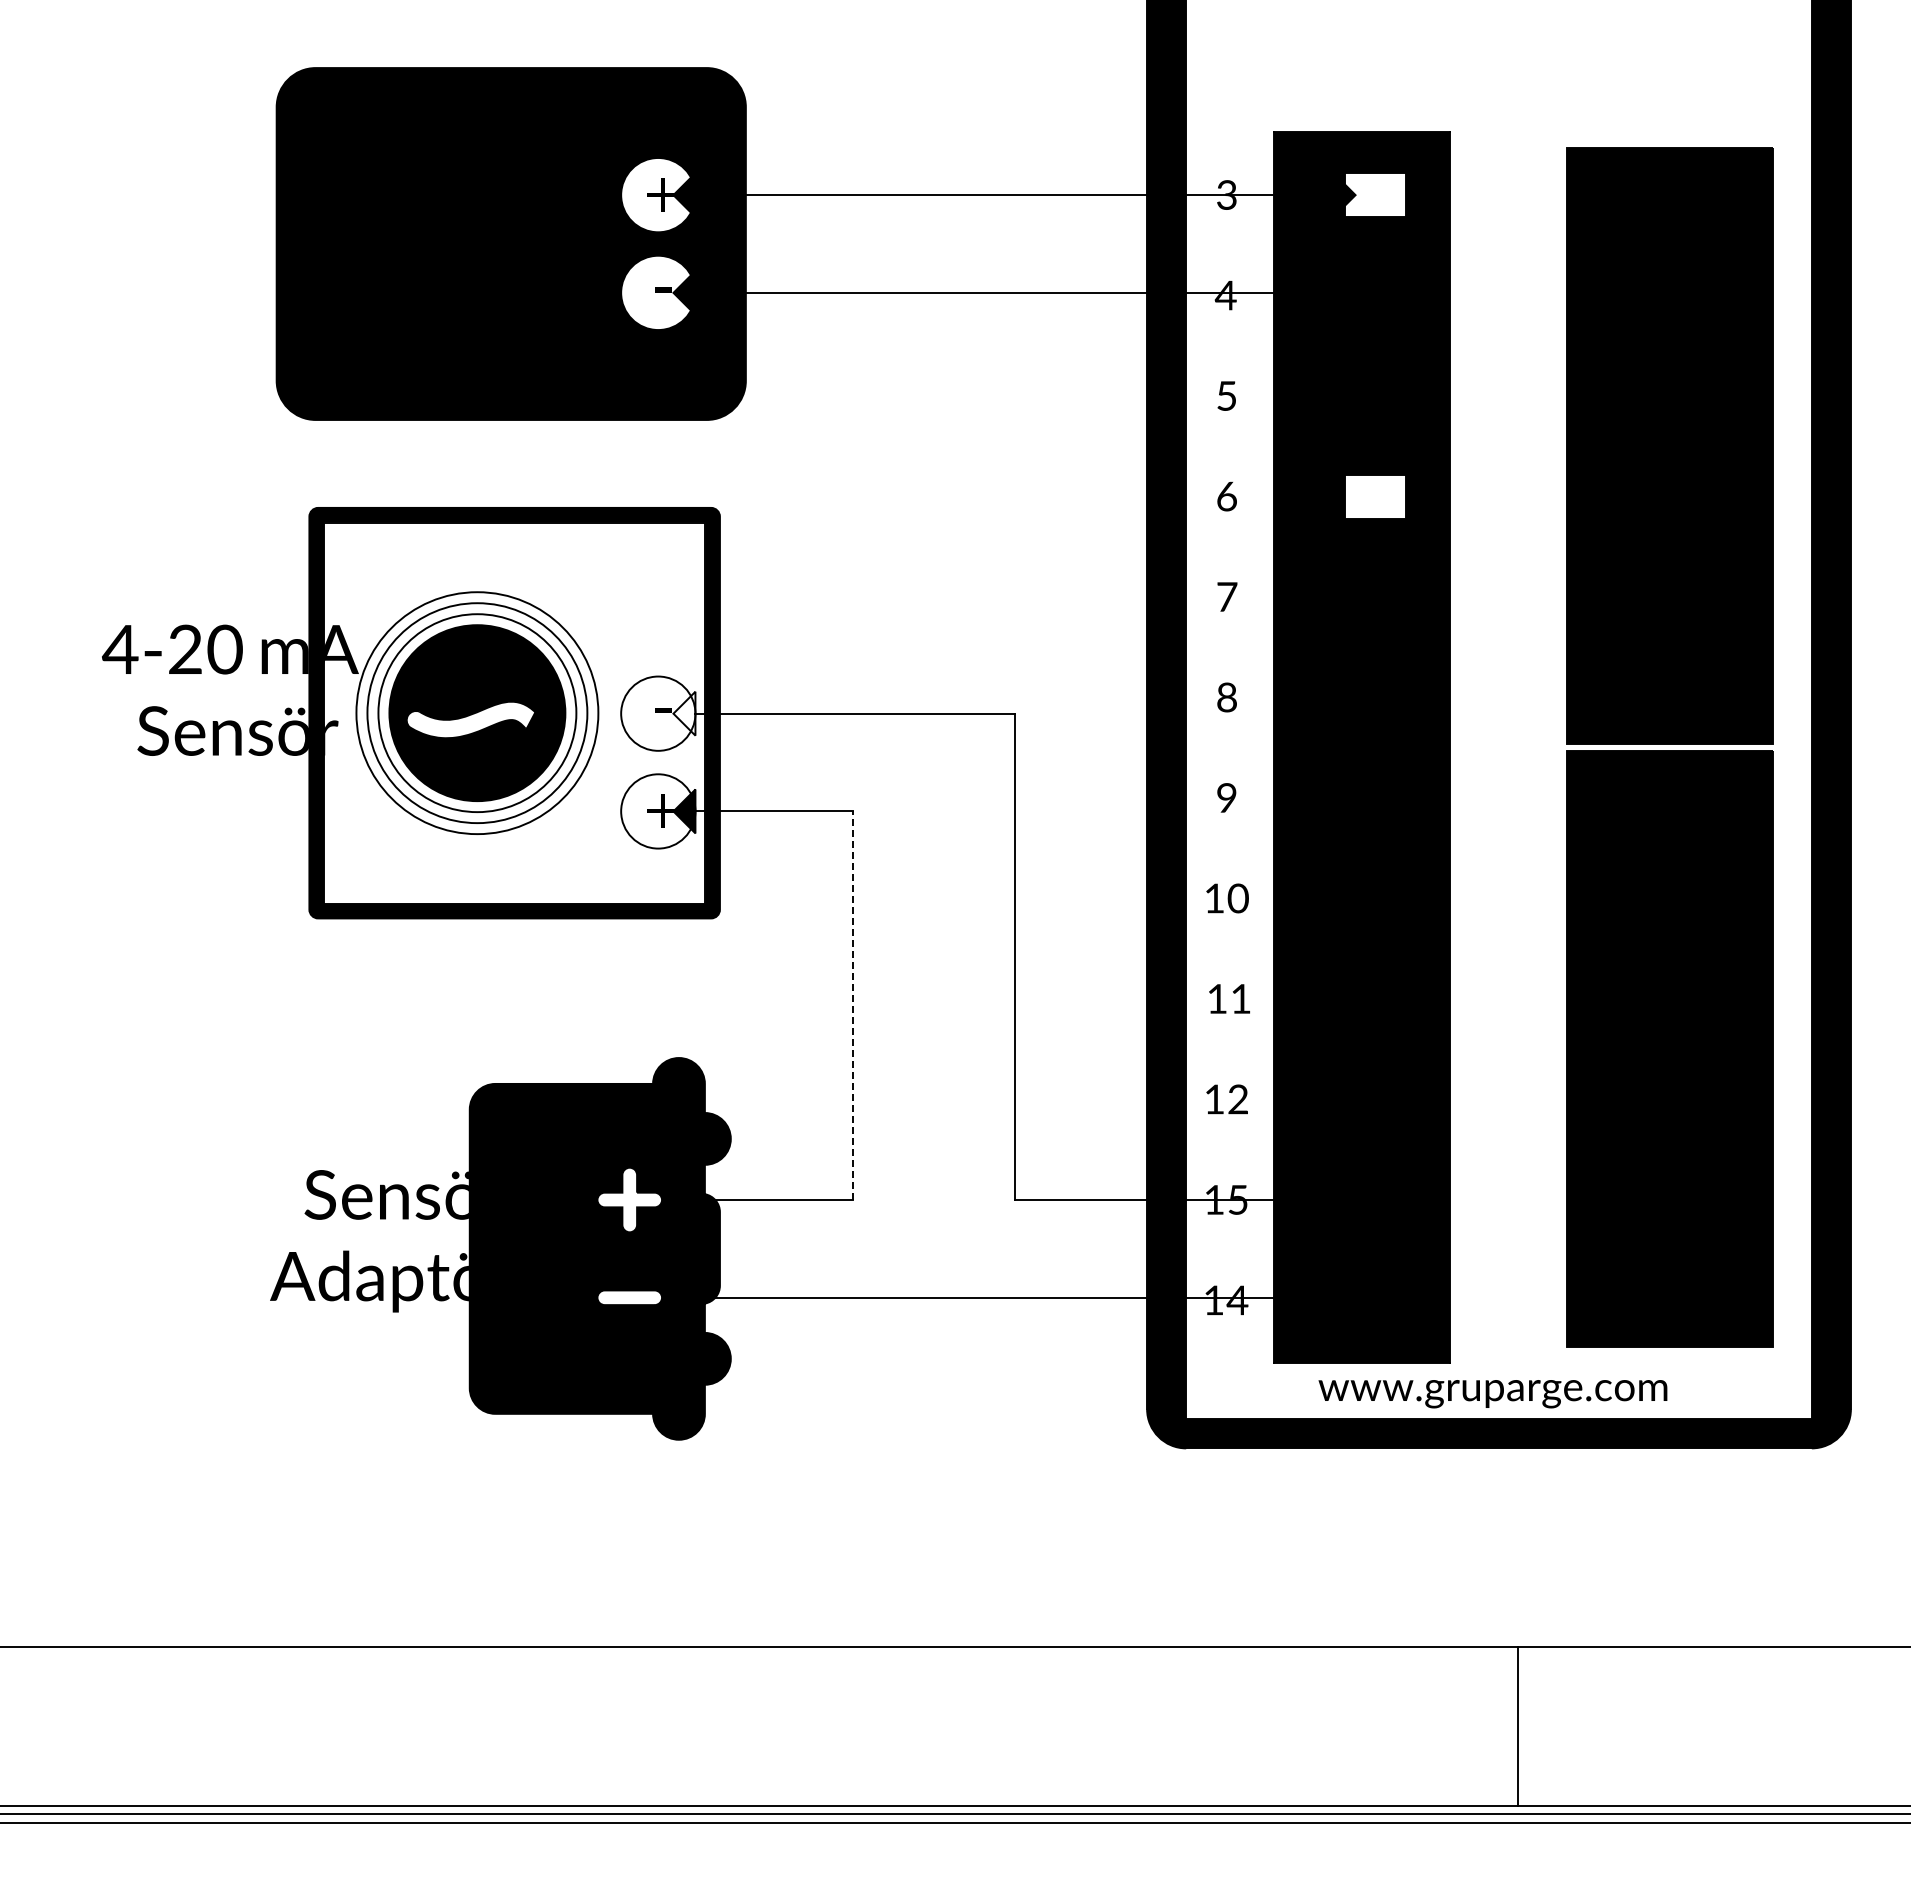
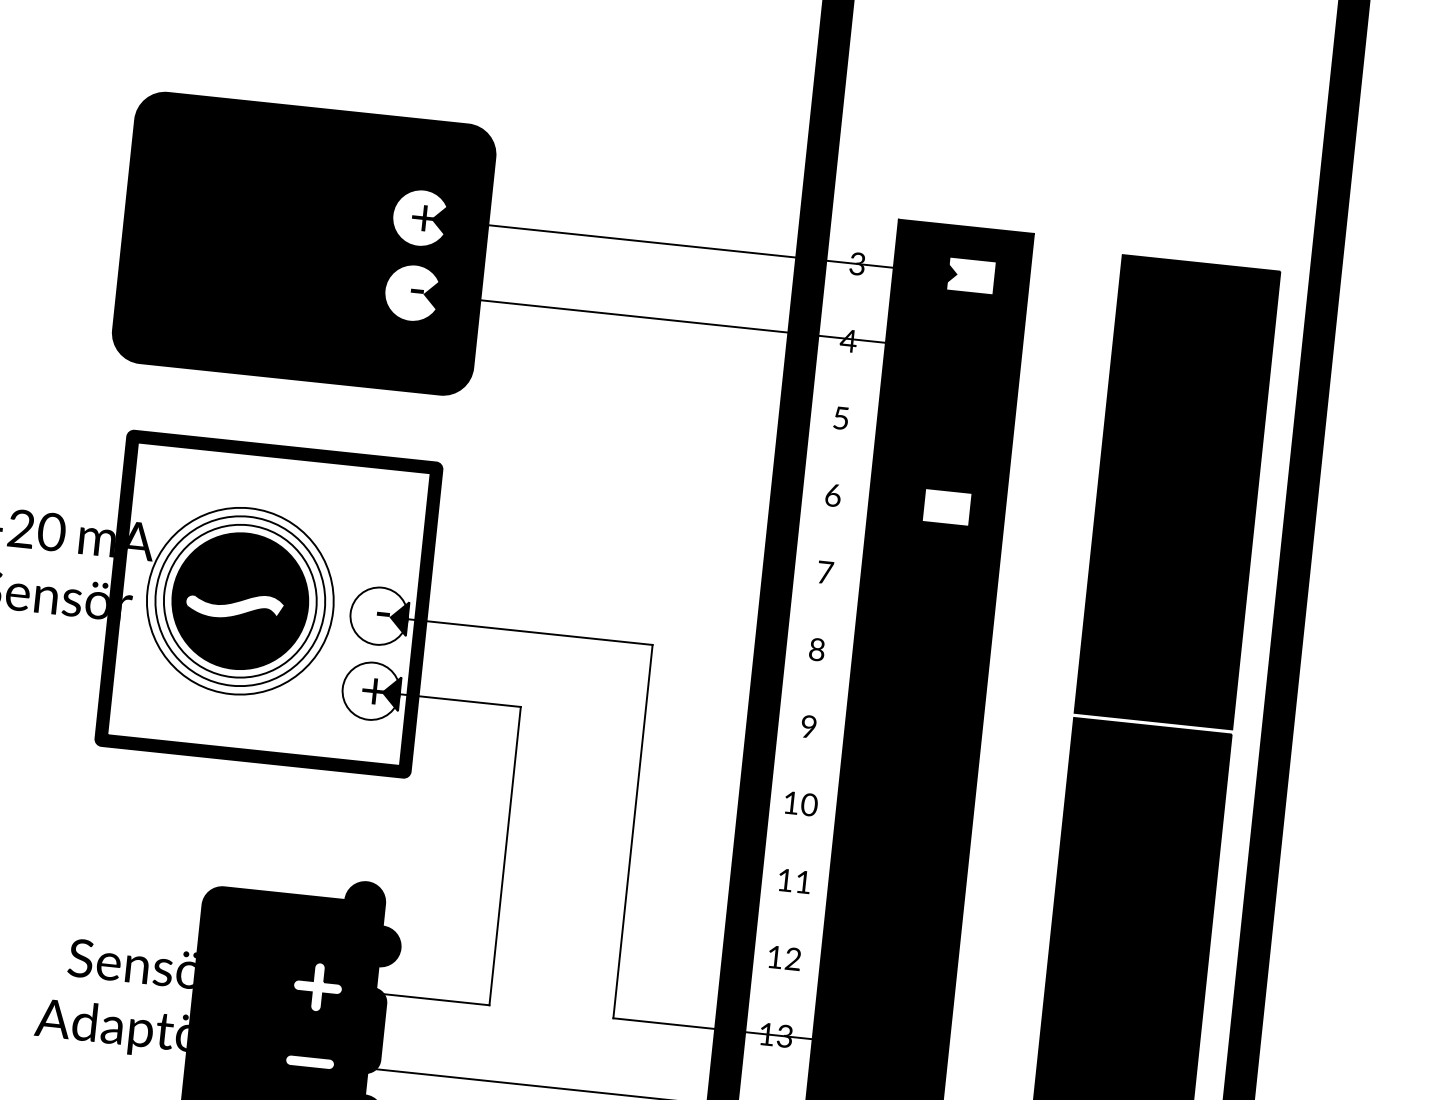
fill: (684, 713) -> (399, 618), added
line: (853, 1005) -> (505, 855), dashed -> solid
text: (1237, 1199) -> (784, 1035), 15 -> 13

